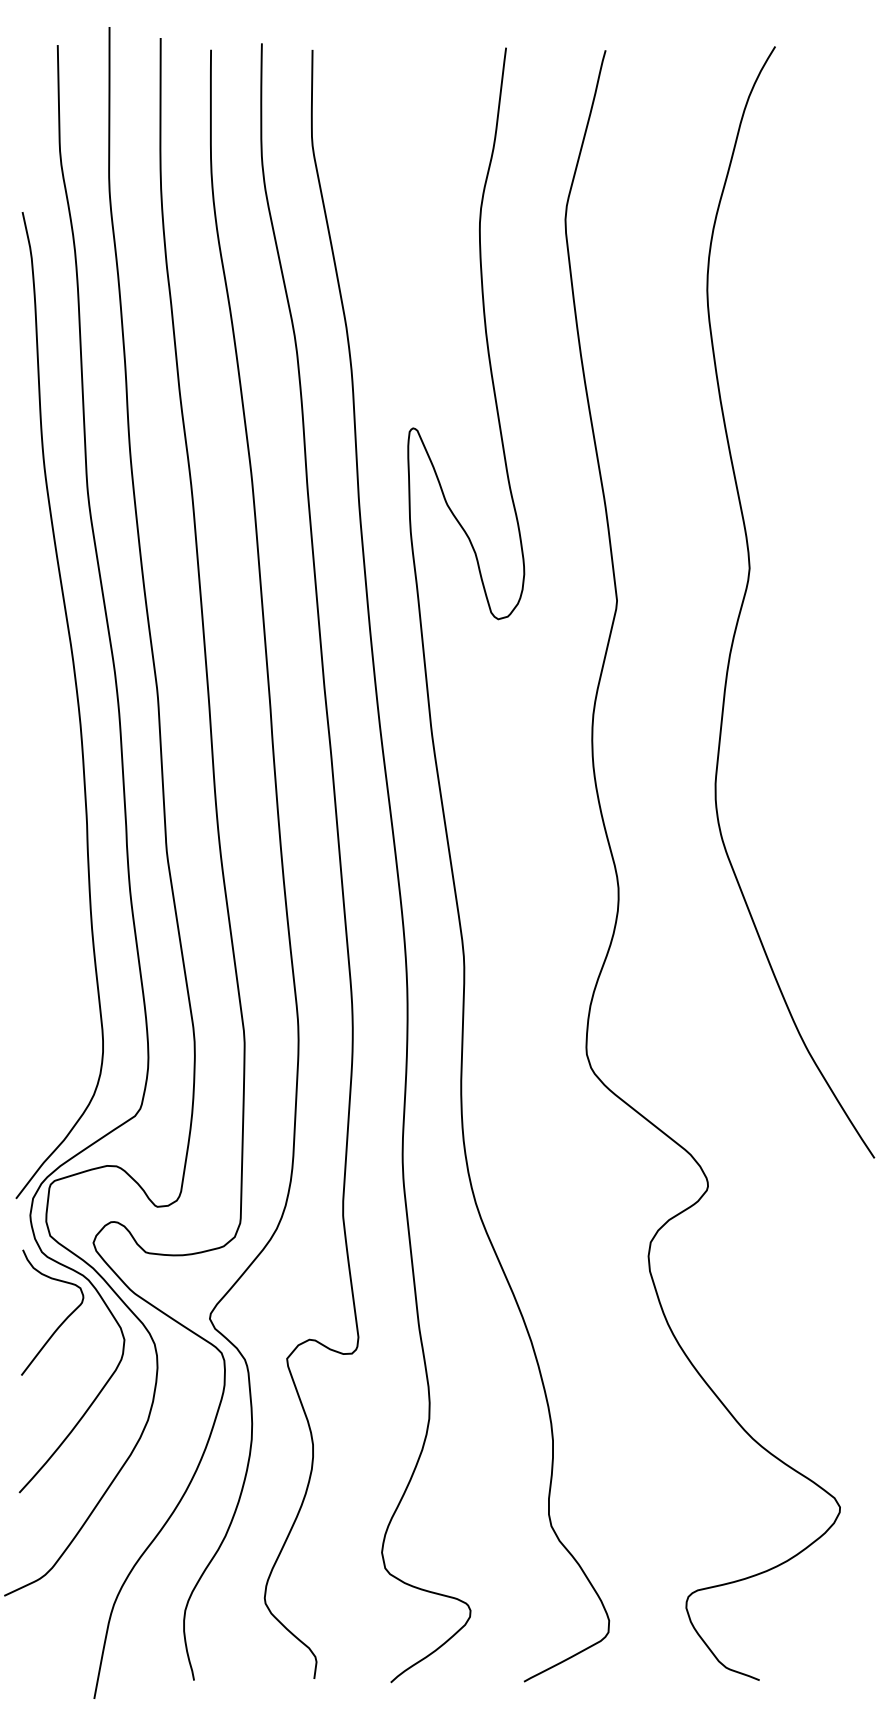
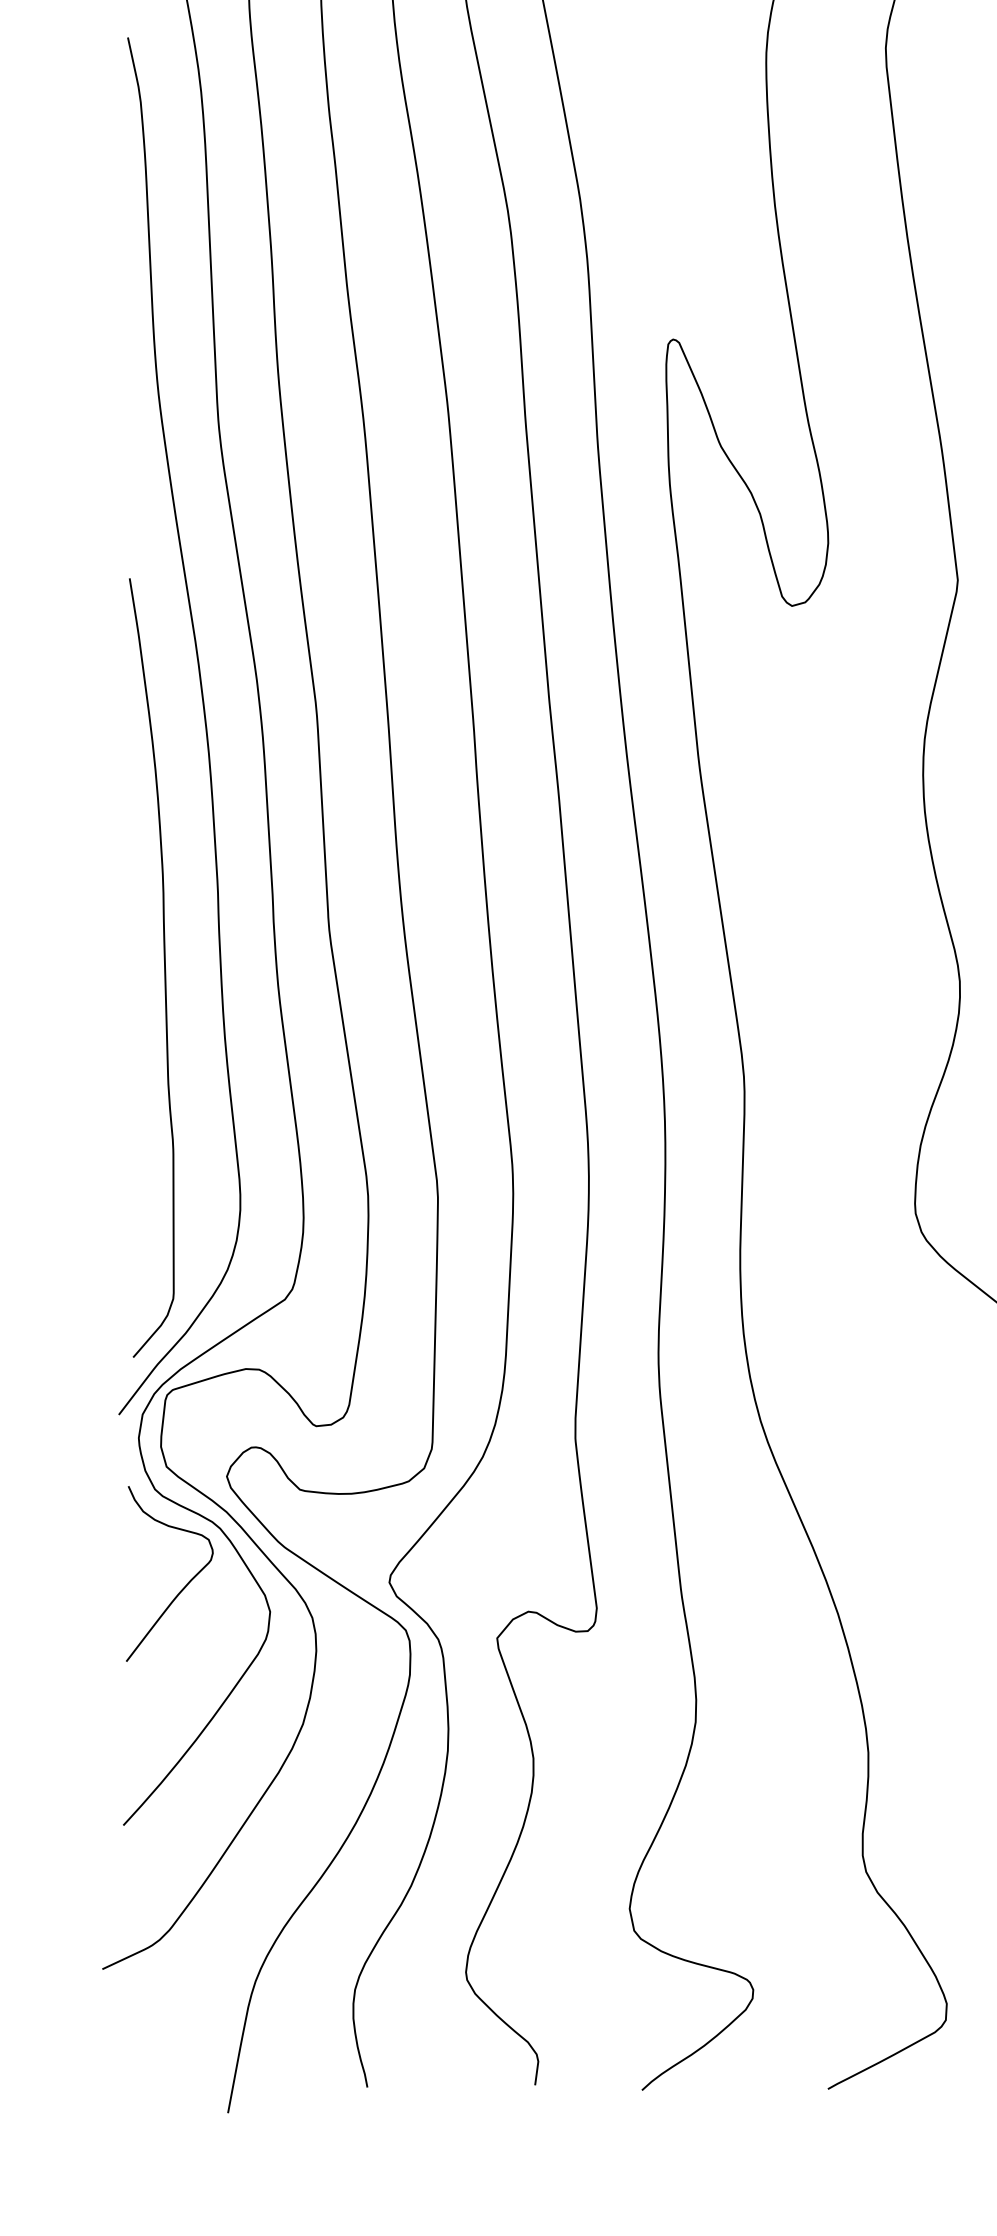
curve: (48, 878) -> (164, 967), added

